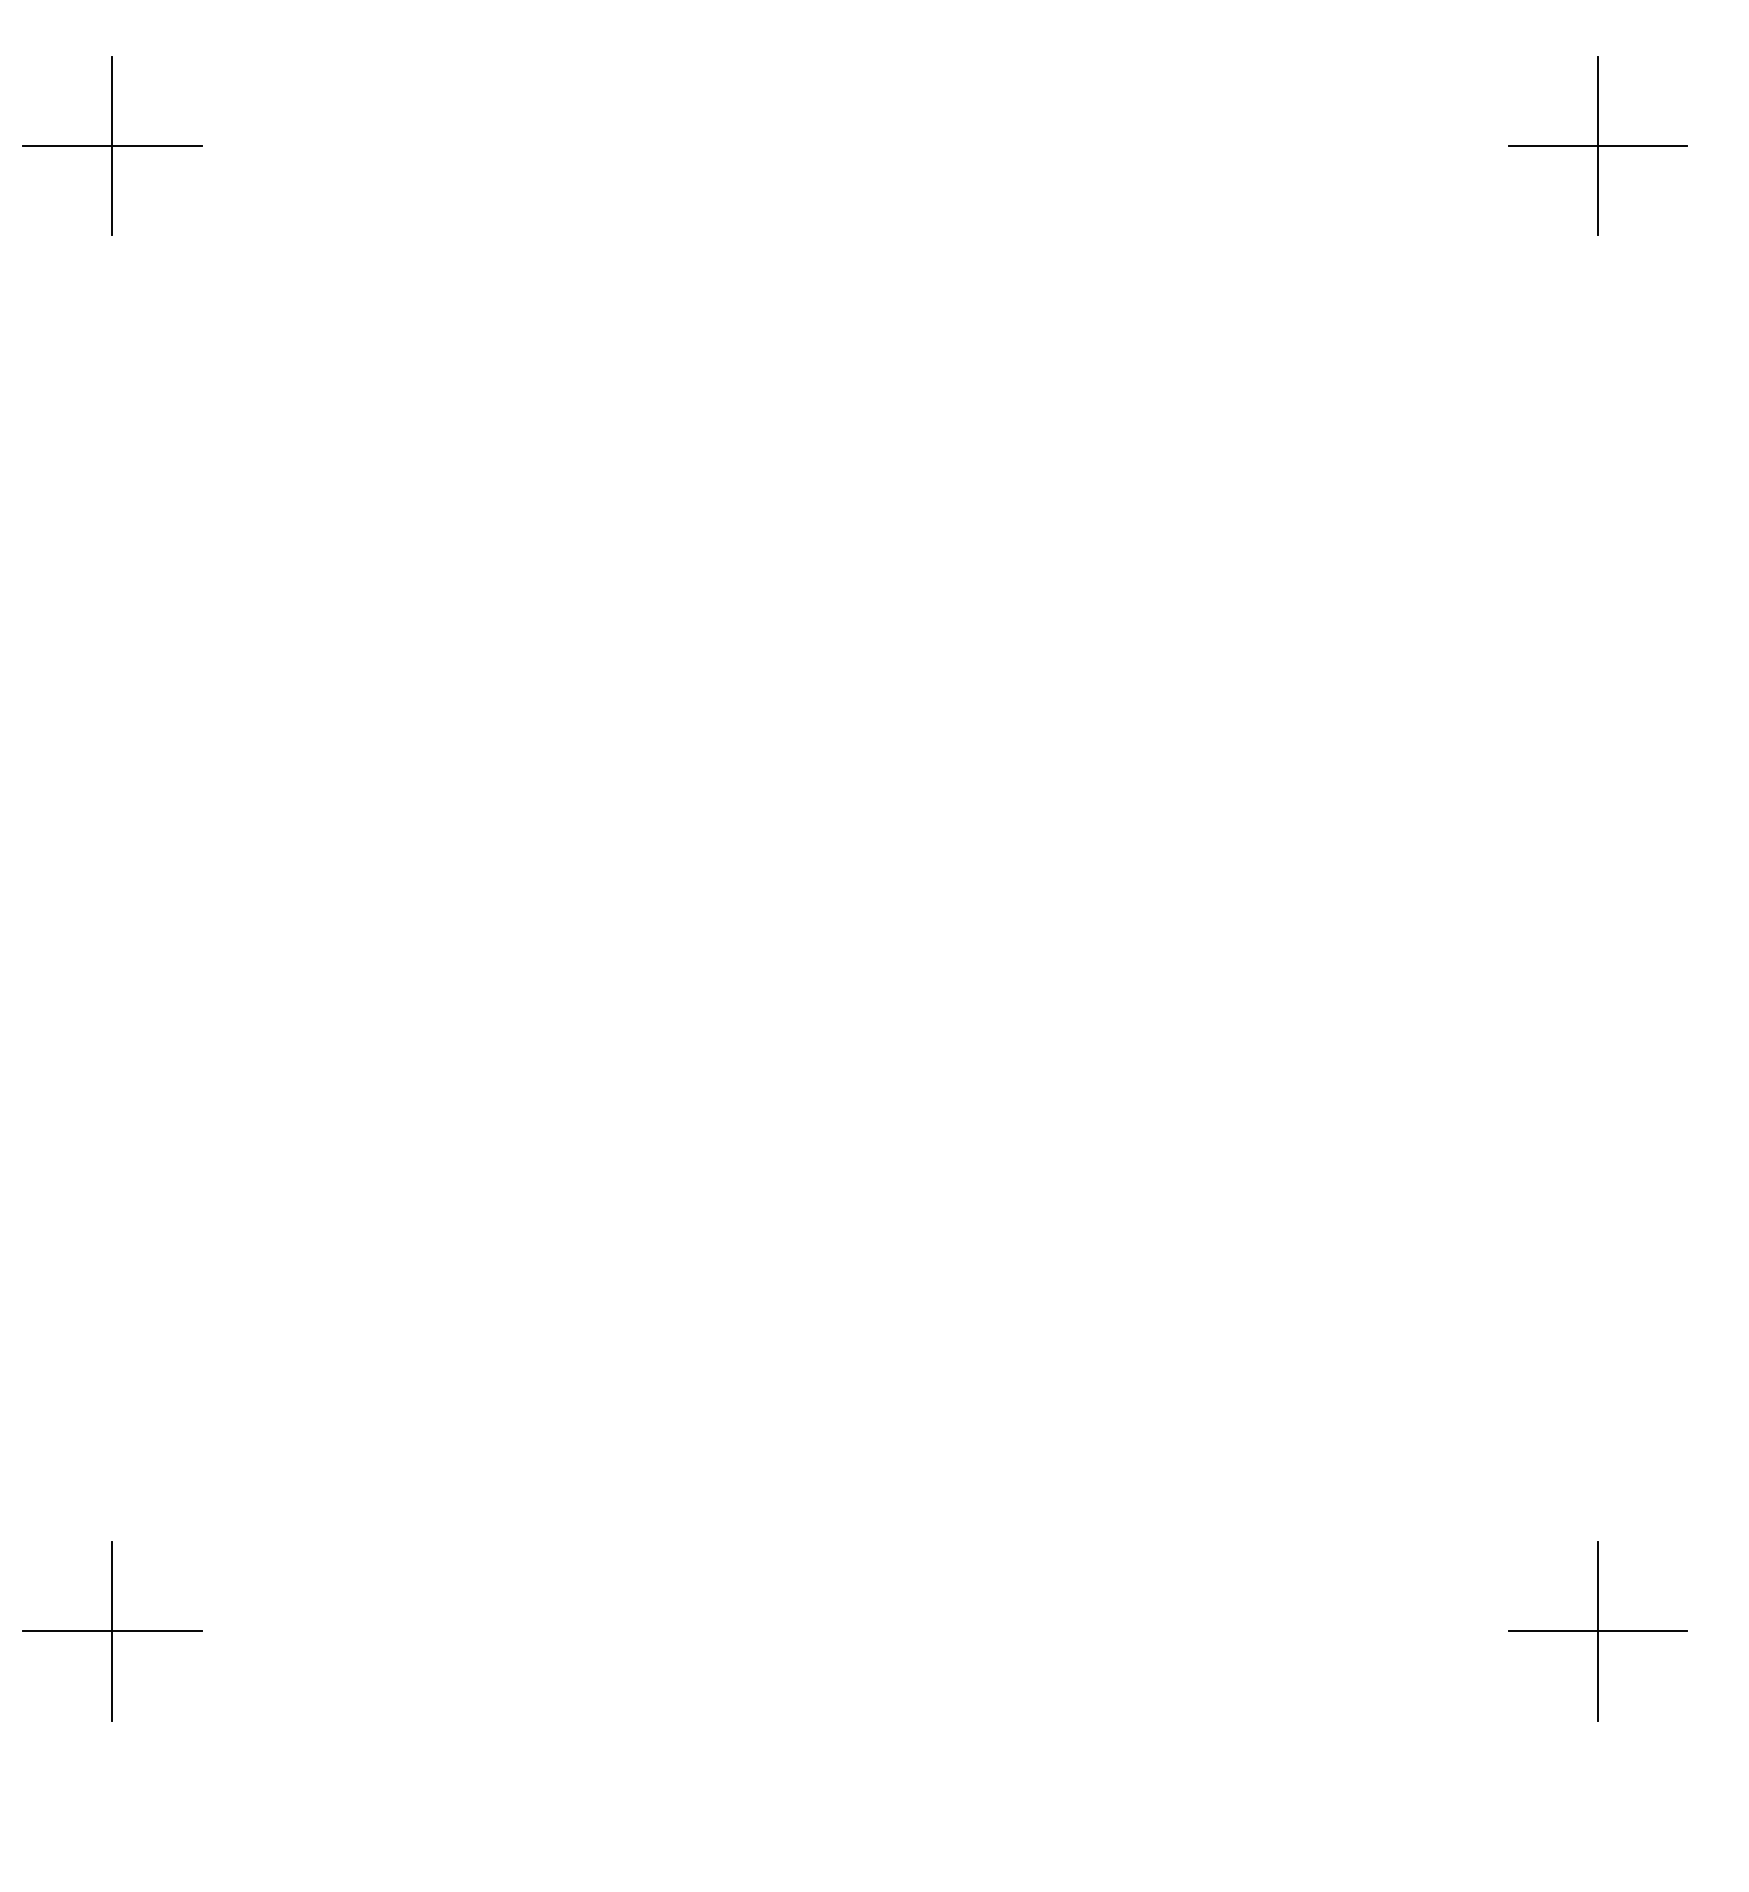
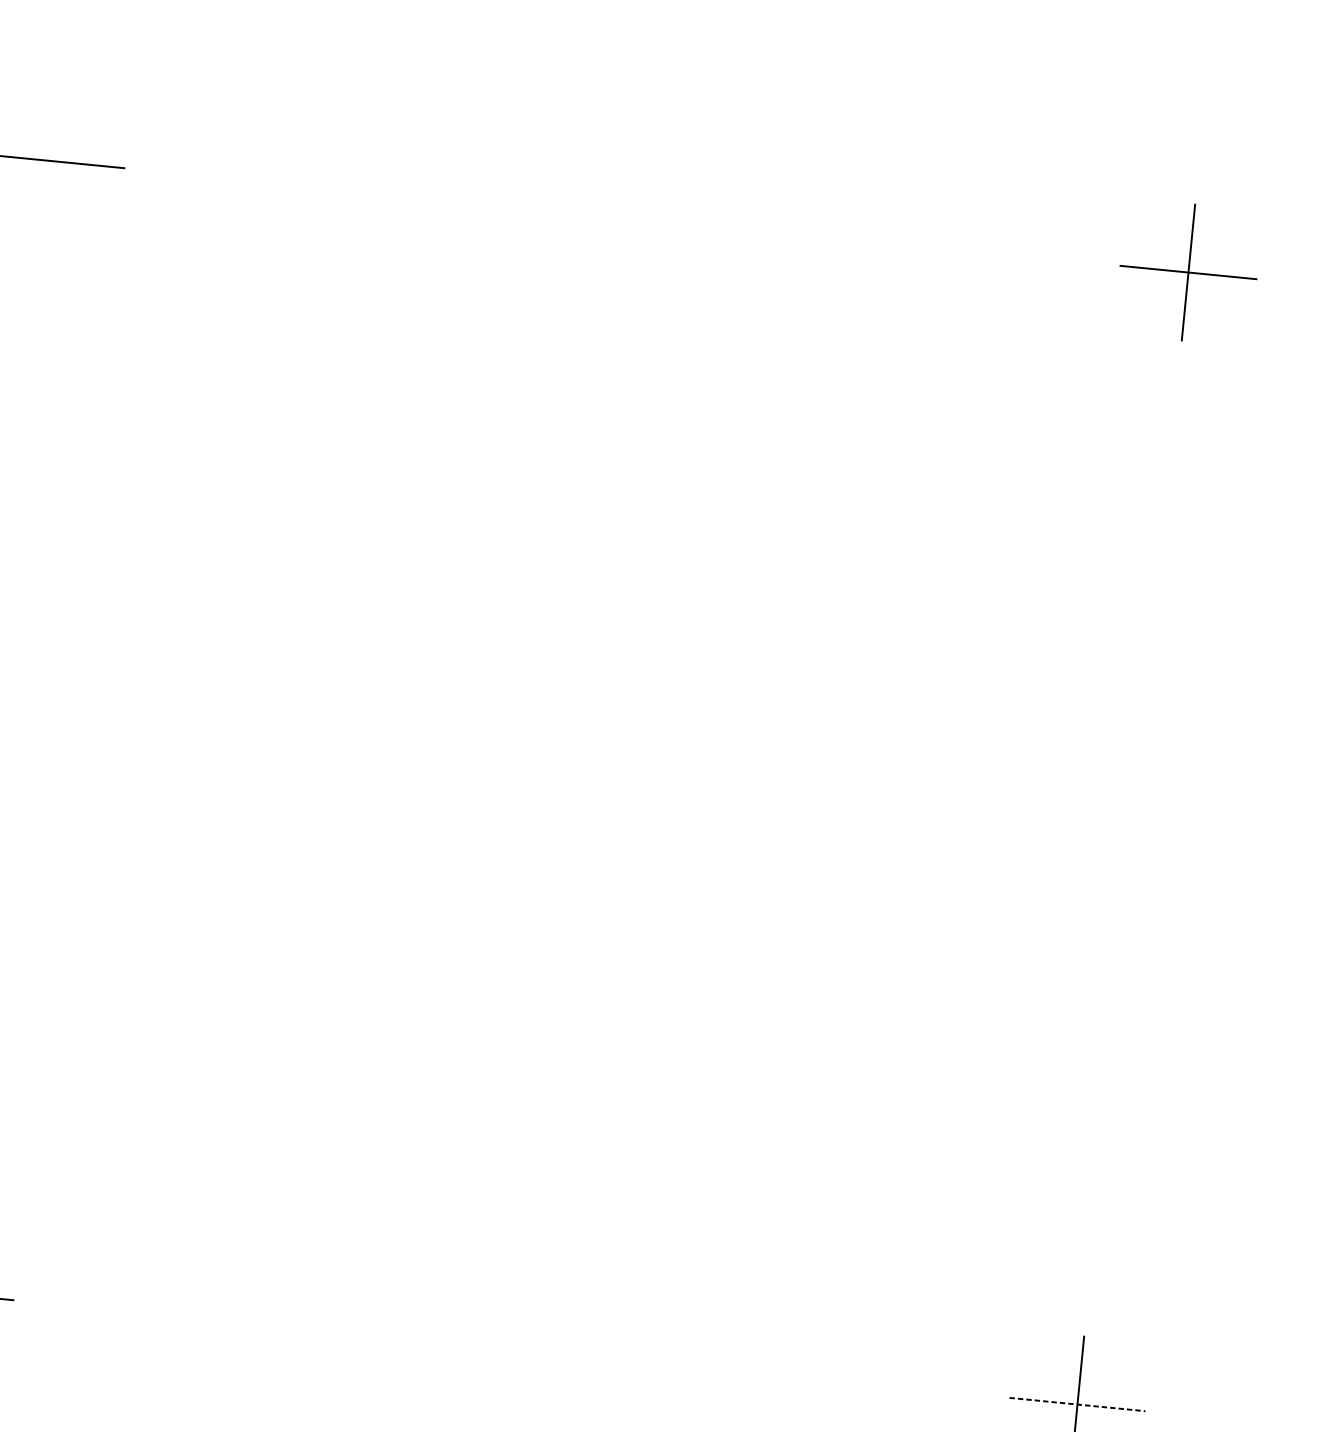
line: (112, 145) -> (56, 161), removed
line: (1598, 1631) -> (1077, 1404), solid -> dashed

